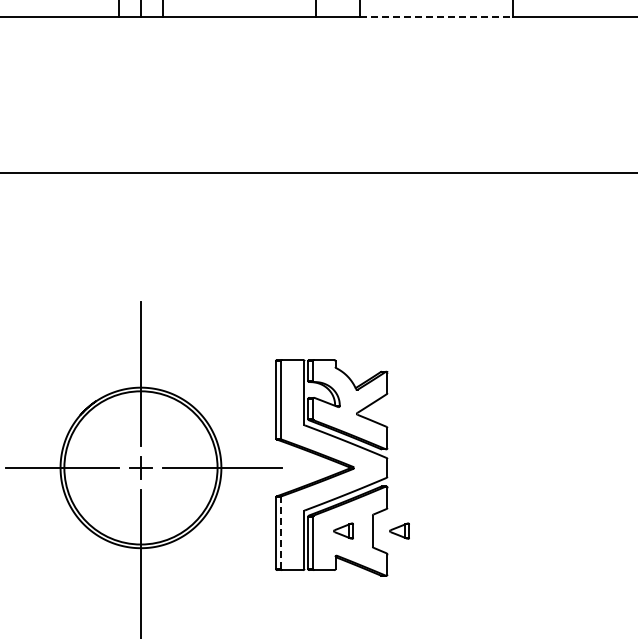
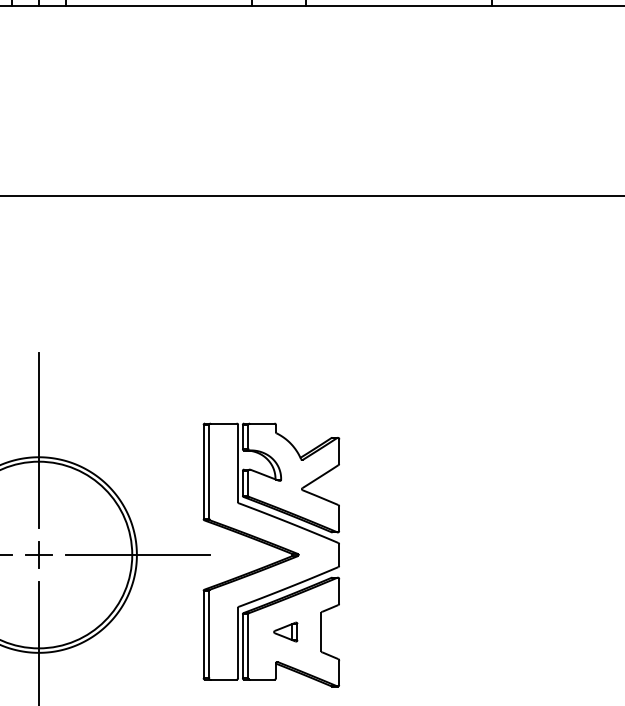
line: (436, 17) -> (399, 6), dashed -> solid
part: (399, 530) -> (353, 631), removed
line: (280, 533) -> (208, 634), dashed -> solid

